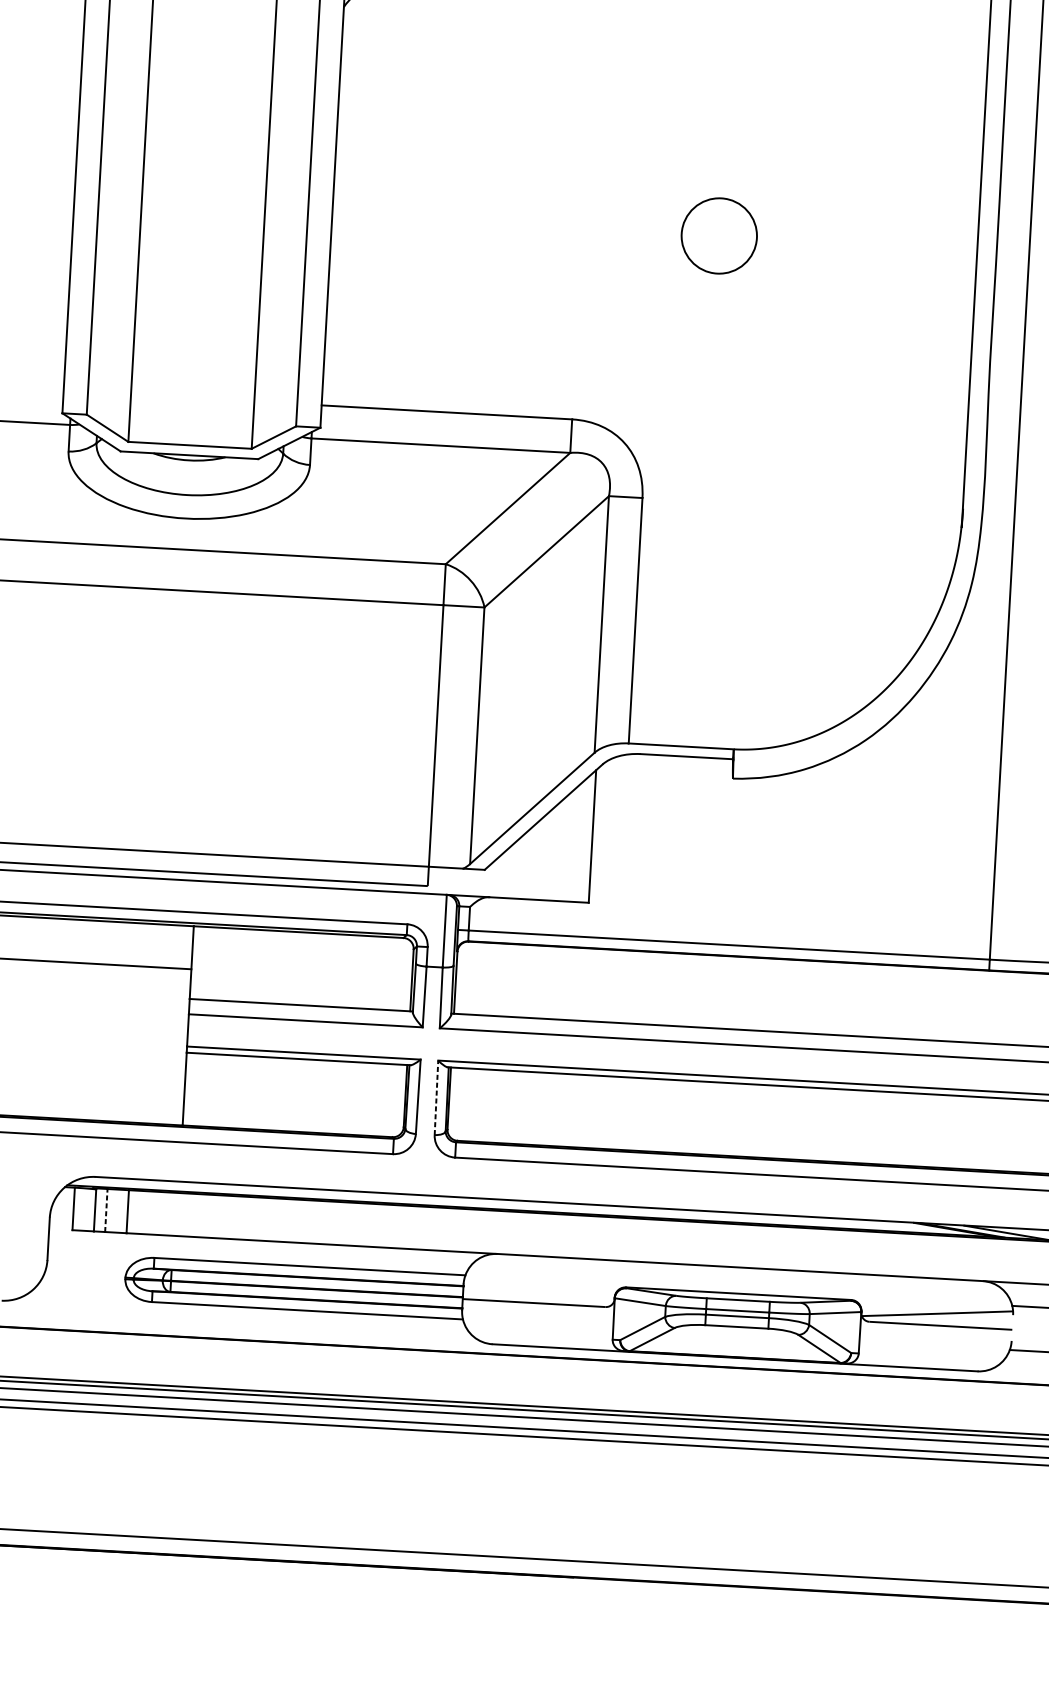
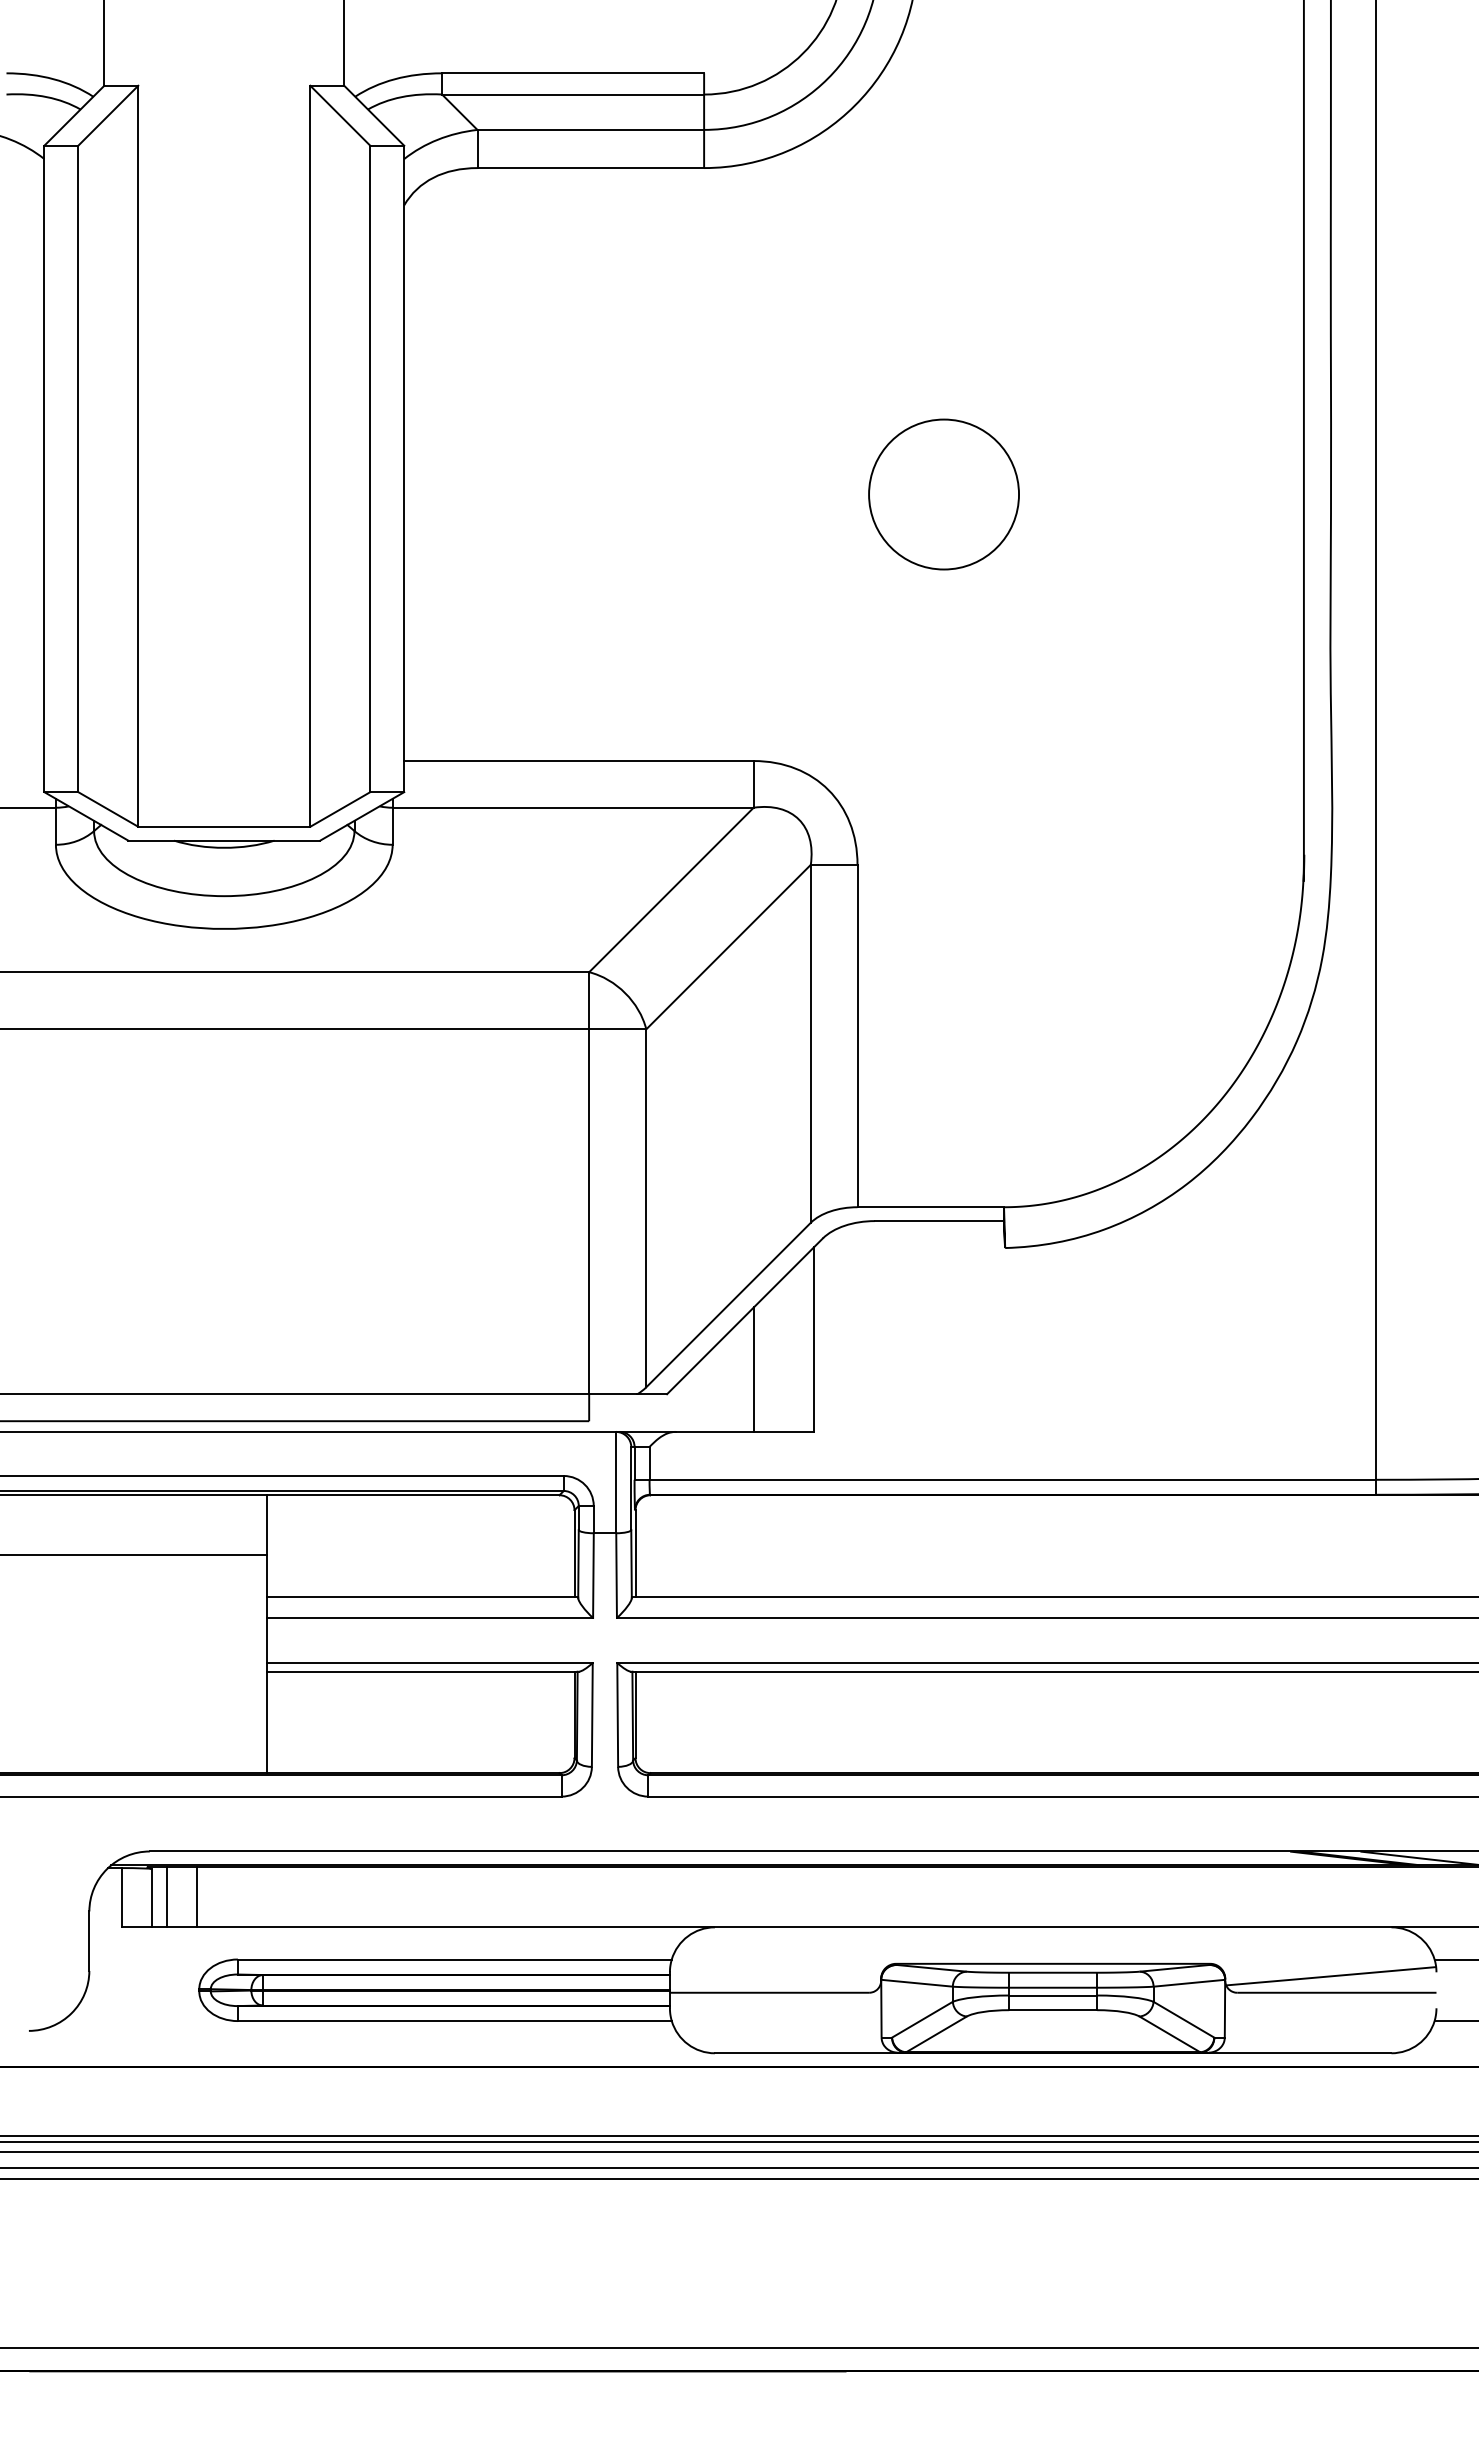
circle: (718, 235) -> (943, 494), size x1.43
line: (548, 854) -> (754, 1368), added
line: (436, 1097) -> (617, 1714), dashed -> solid
line: (106, 1210) -> (167, 1897), dashed -> solid

